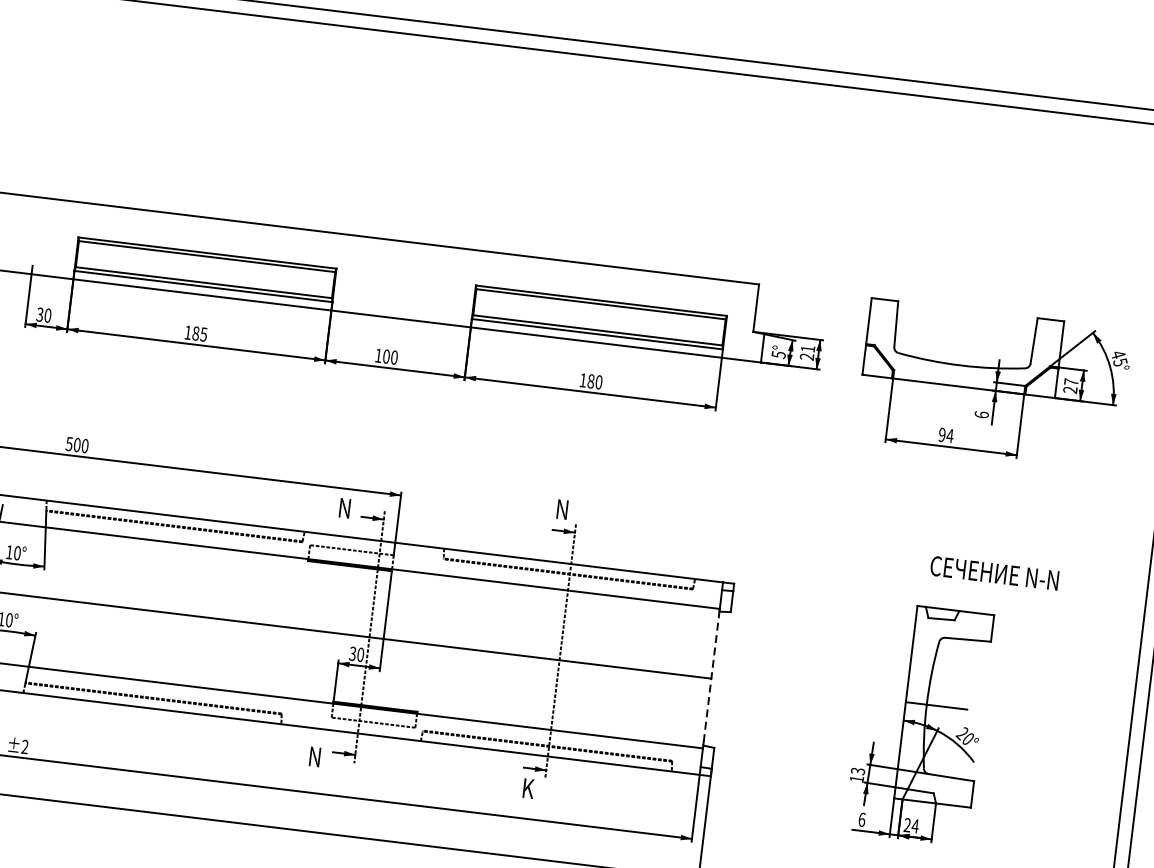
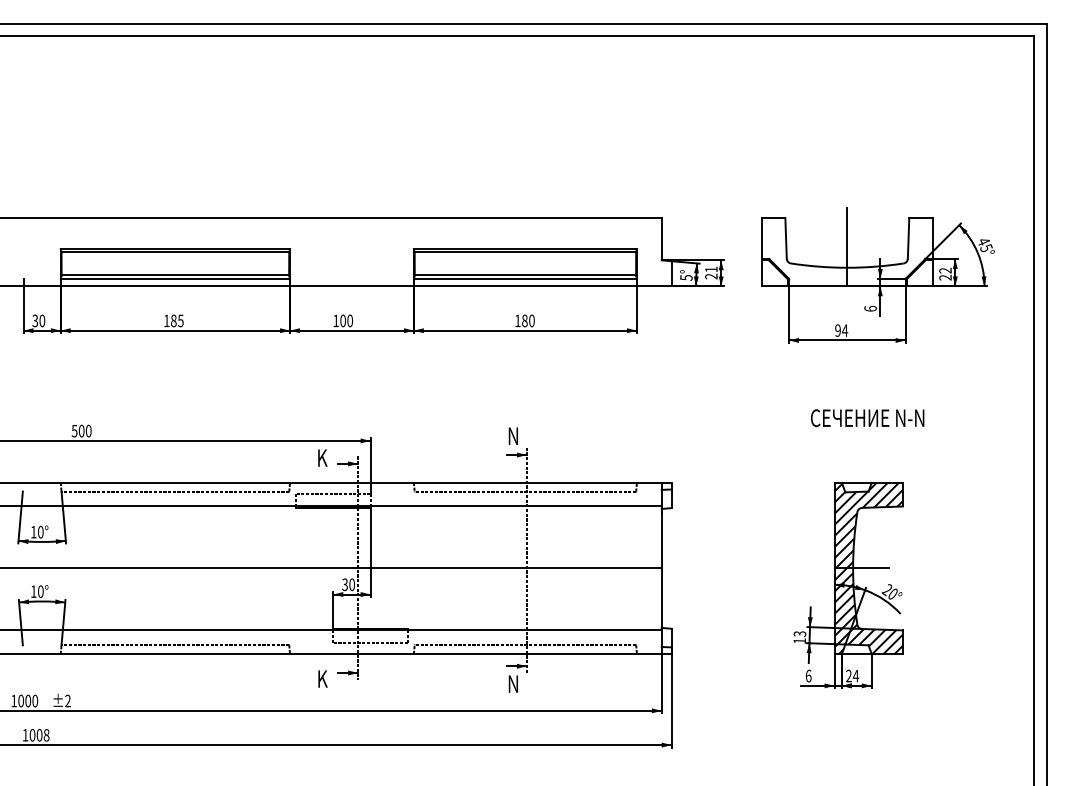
line: (964, 342) -> (847, 247), added
text: (1071, 381) -> (945, 270), 27 -> 22
text: (345, 507) -> (323, 457), N -> K
text: (994, 573) -> (867, 418), moved
line: (711, 677) -> (661, 567), dashed -> solid
hatch: (944, 705) -> (868, 567), added
text: (315, 756) -> (323, 678), N -> K
text: (530, 788) -> (514, 683), K -> N

